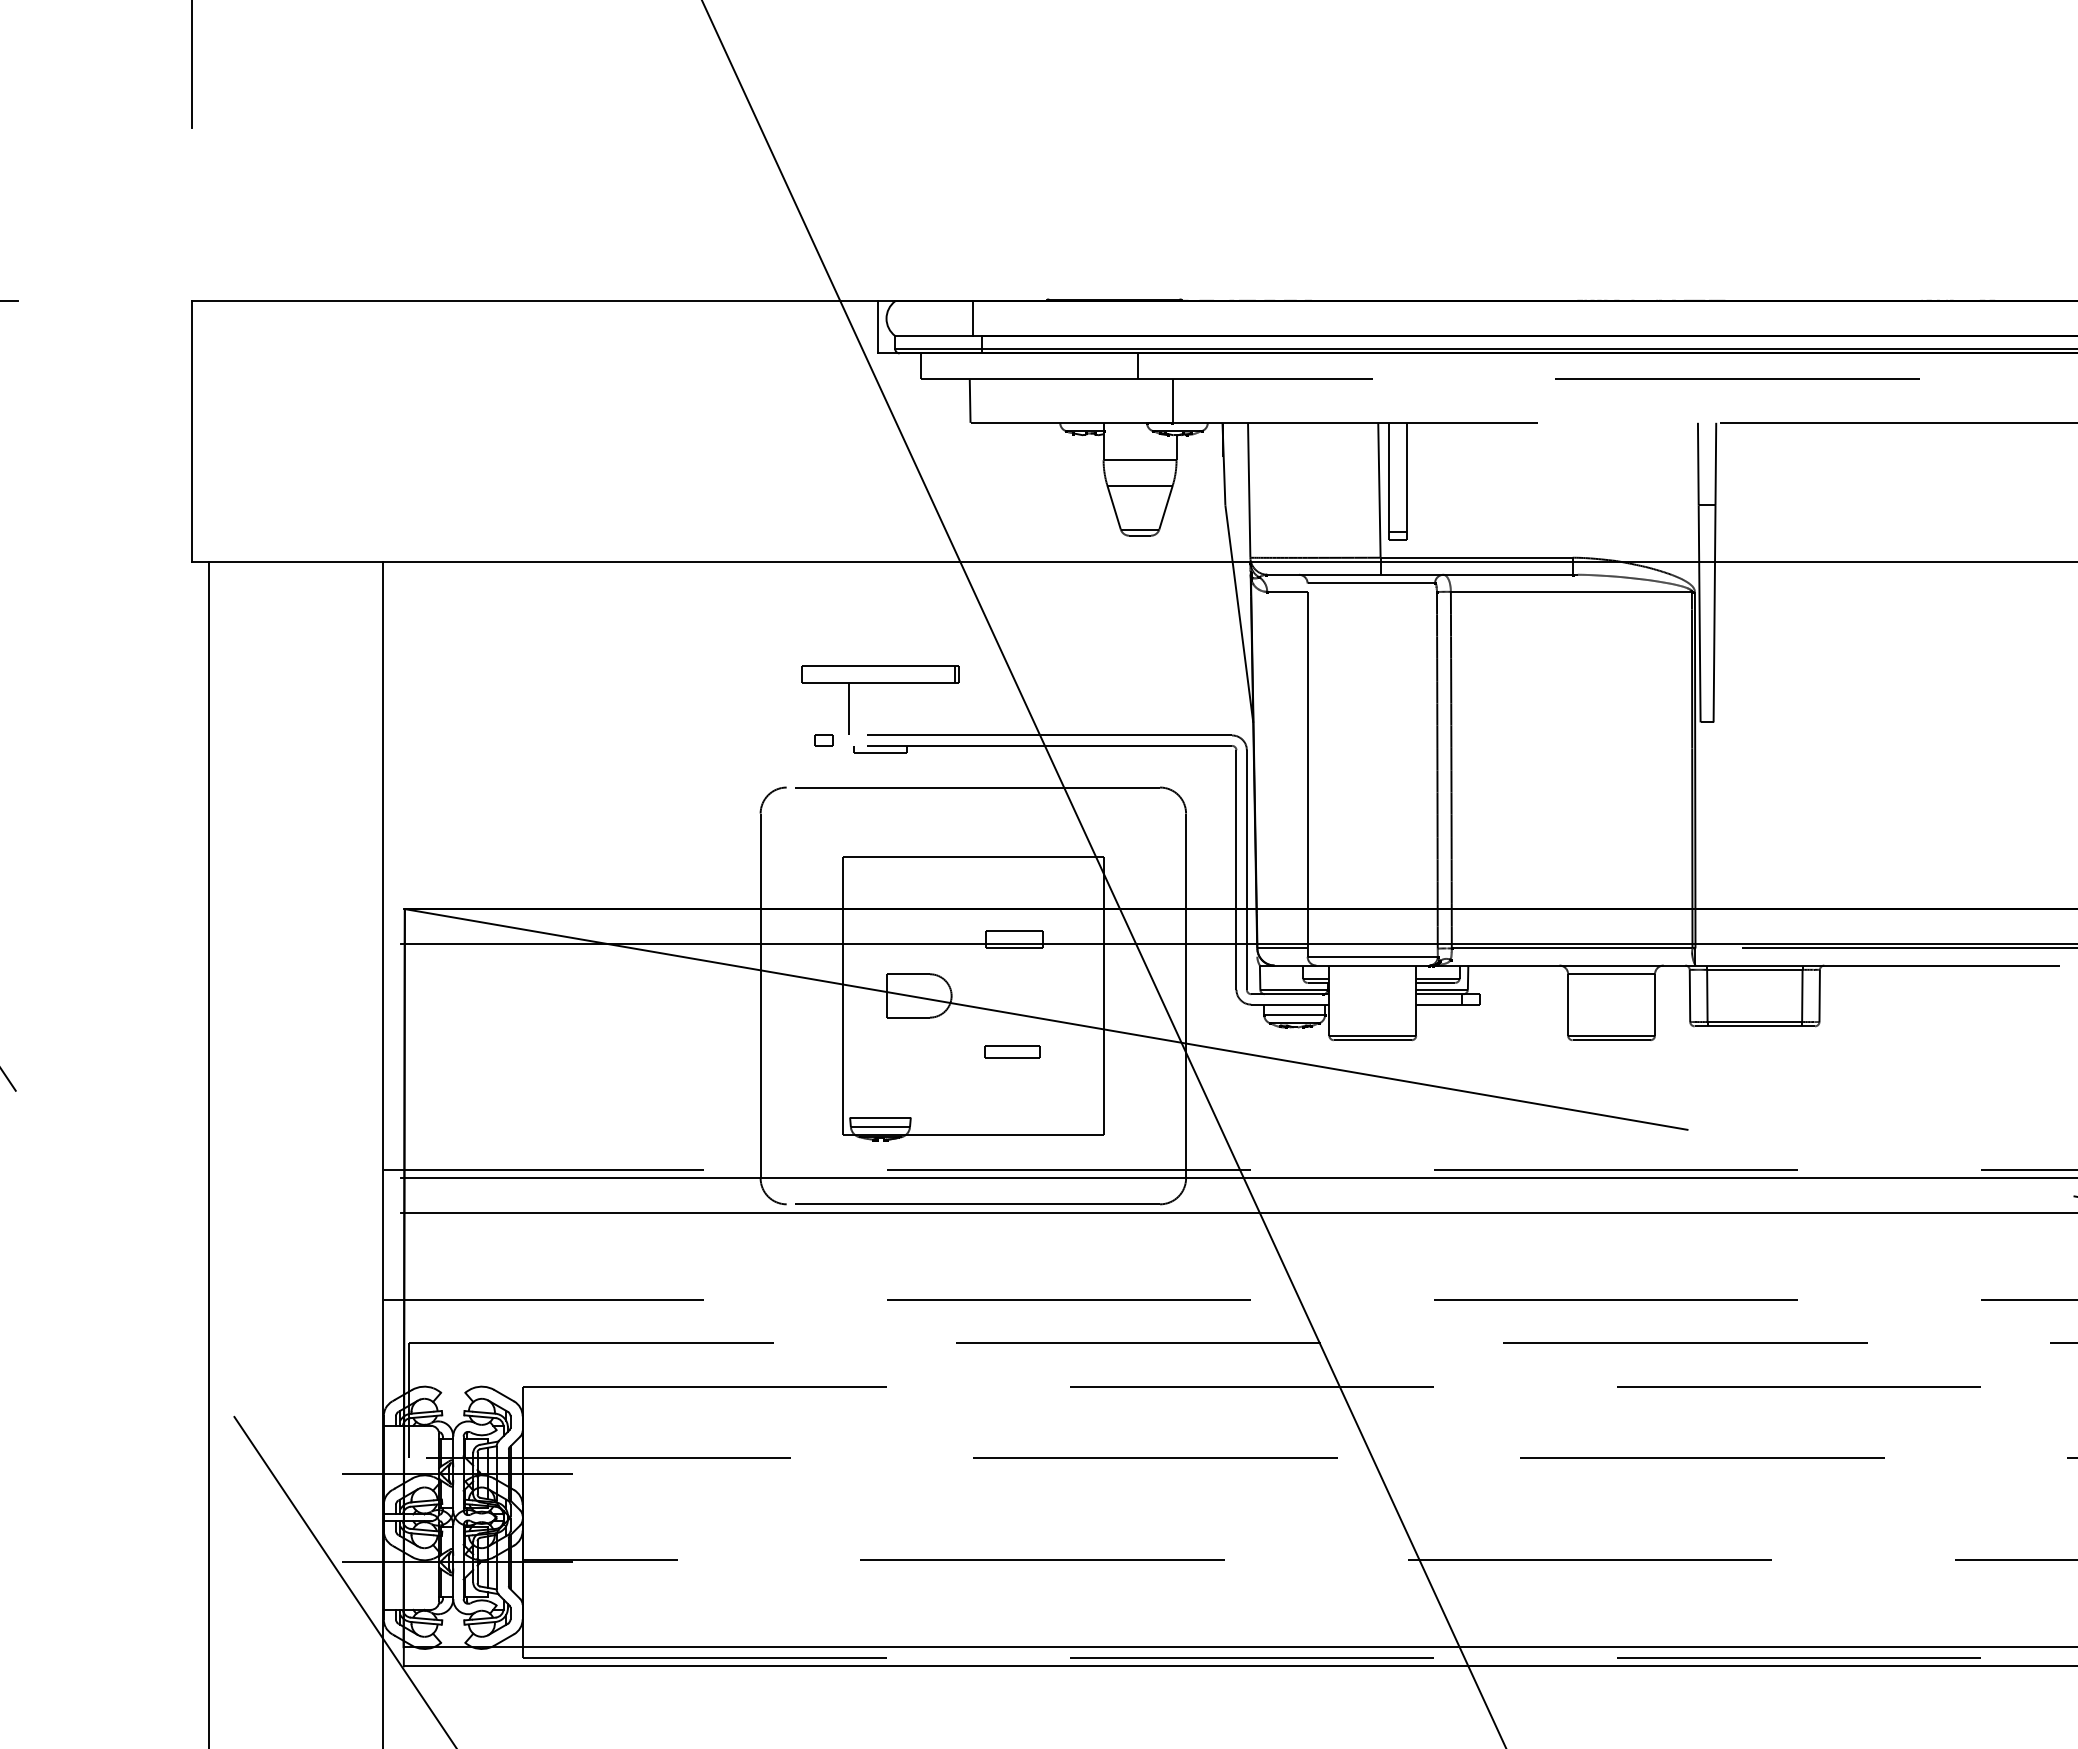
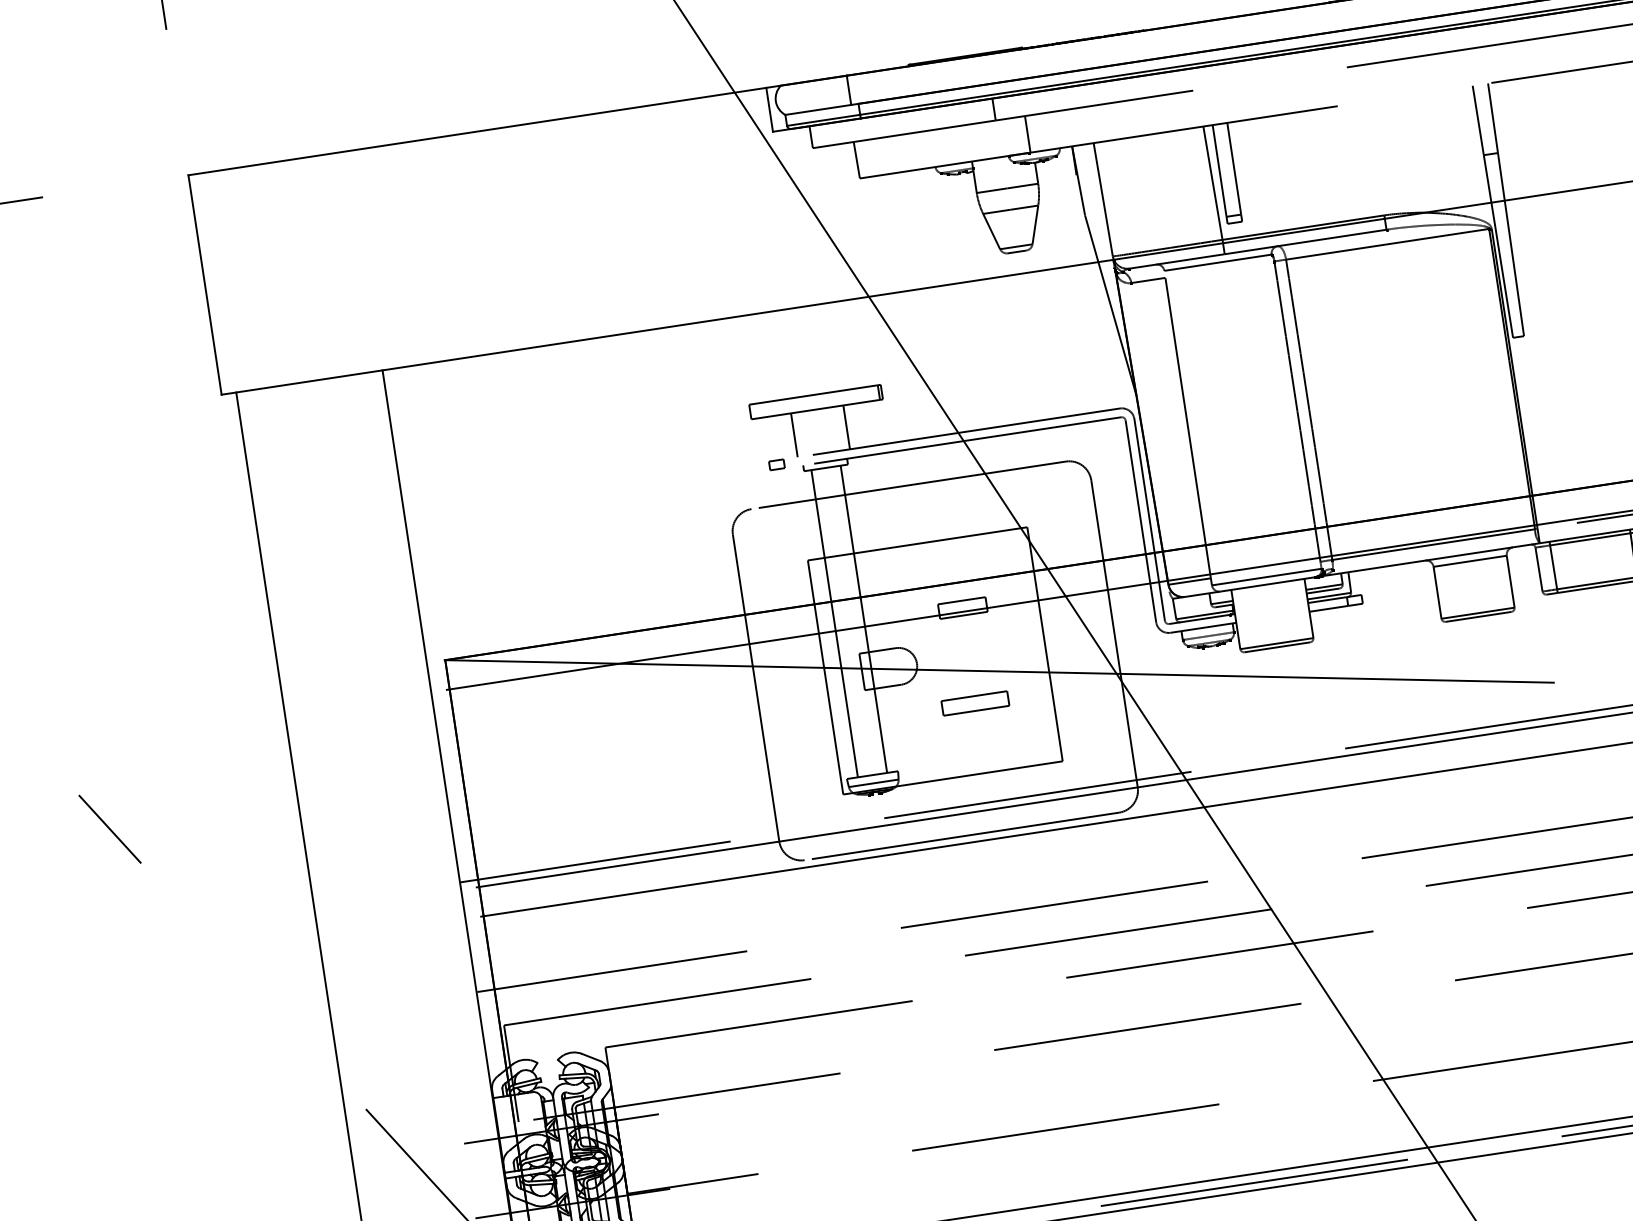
line: (911, 709) -> (846, 427), added
line: (863, 934) -> (834, 623), added
line: (897, 934) -> (863, 618), added
part: (1012, 1052) -> (975, 703), size x1.43

